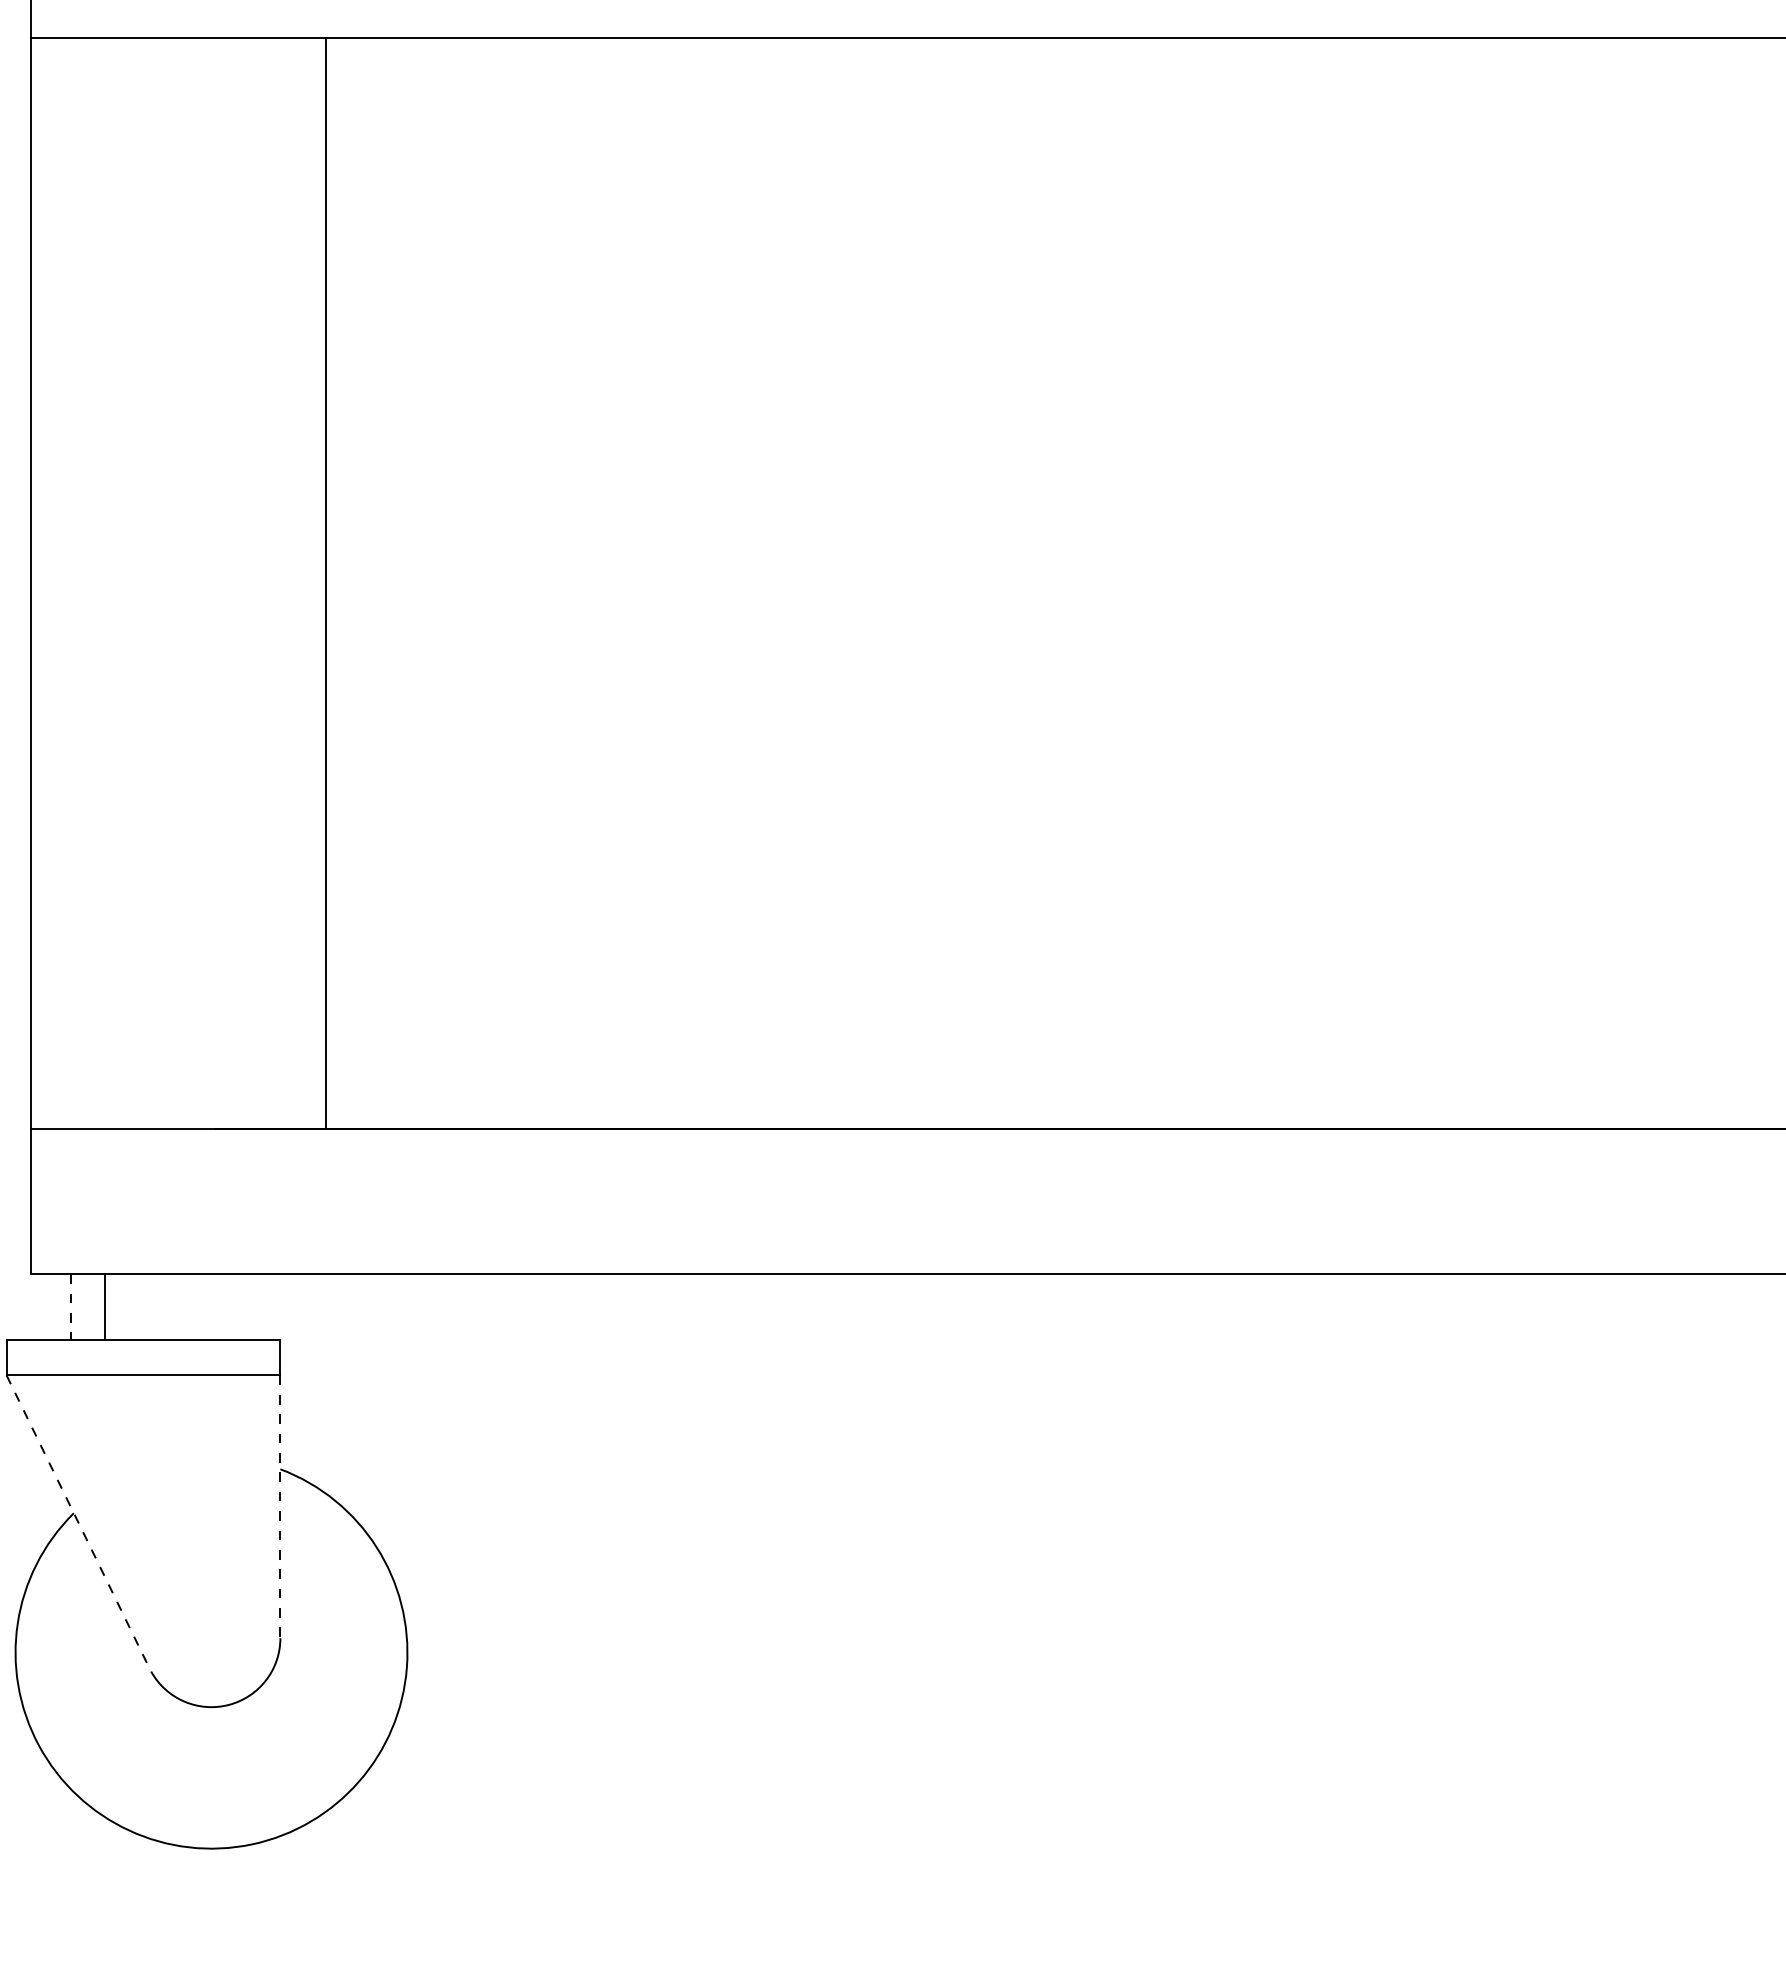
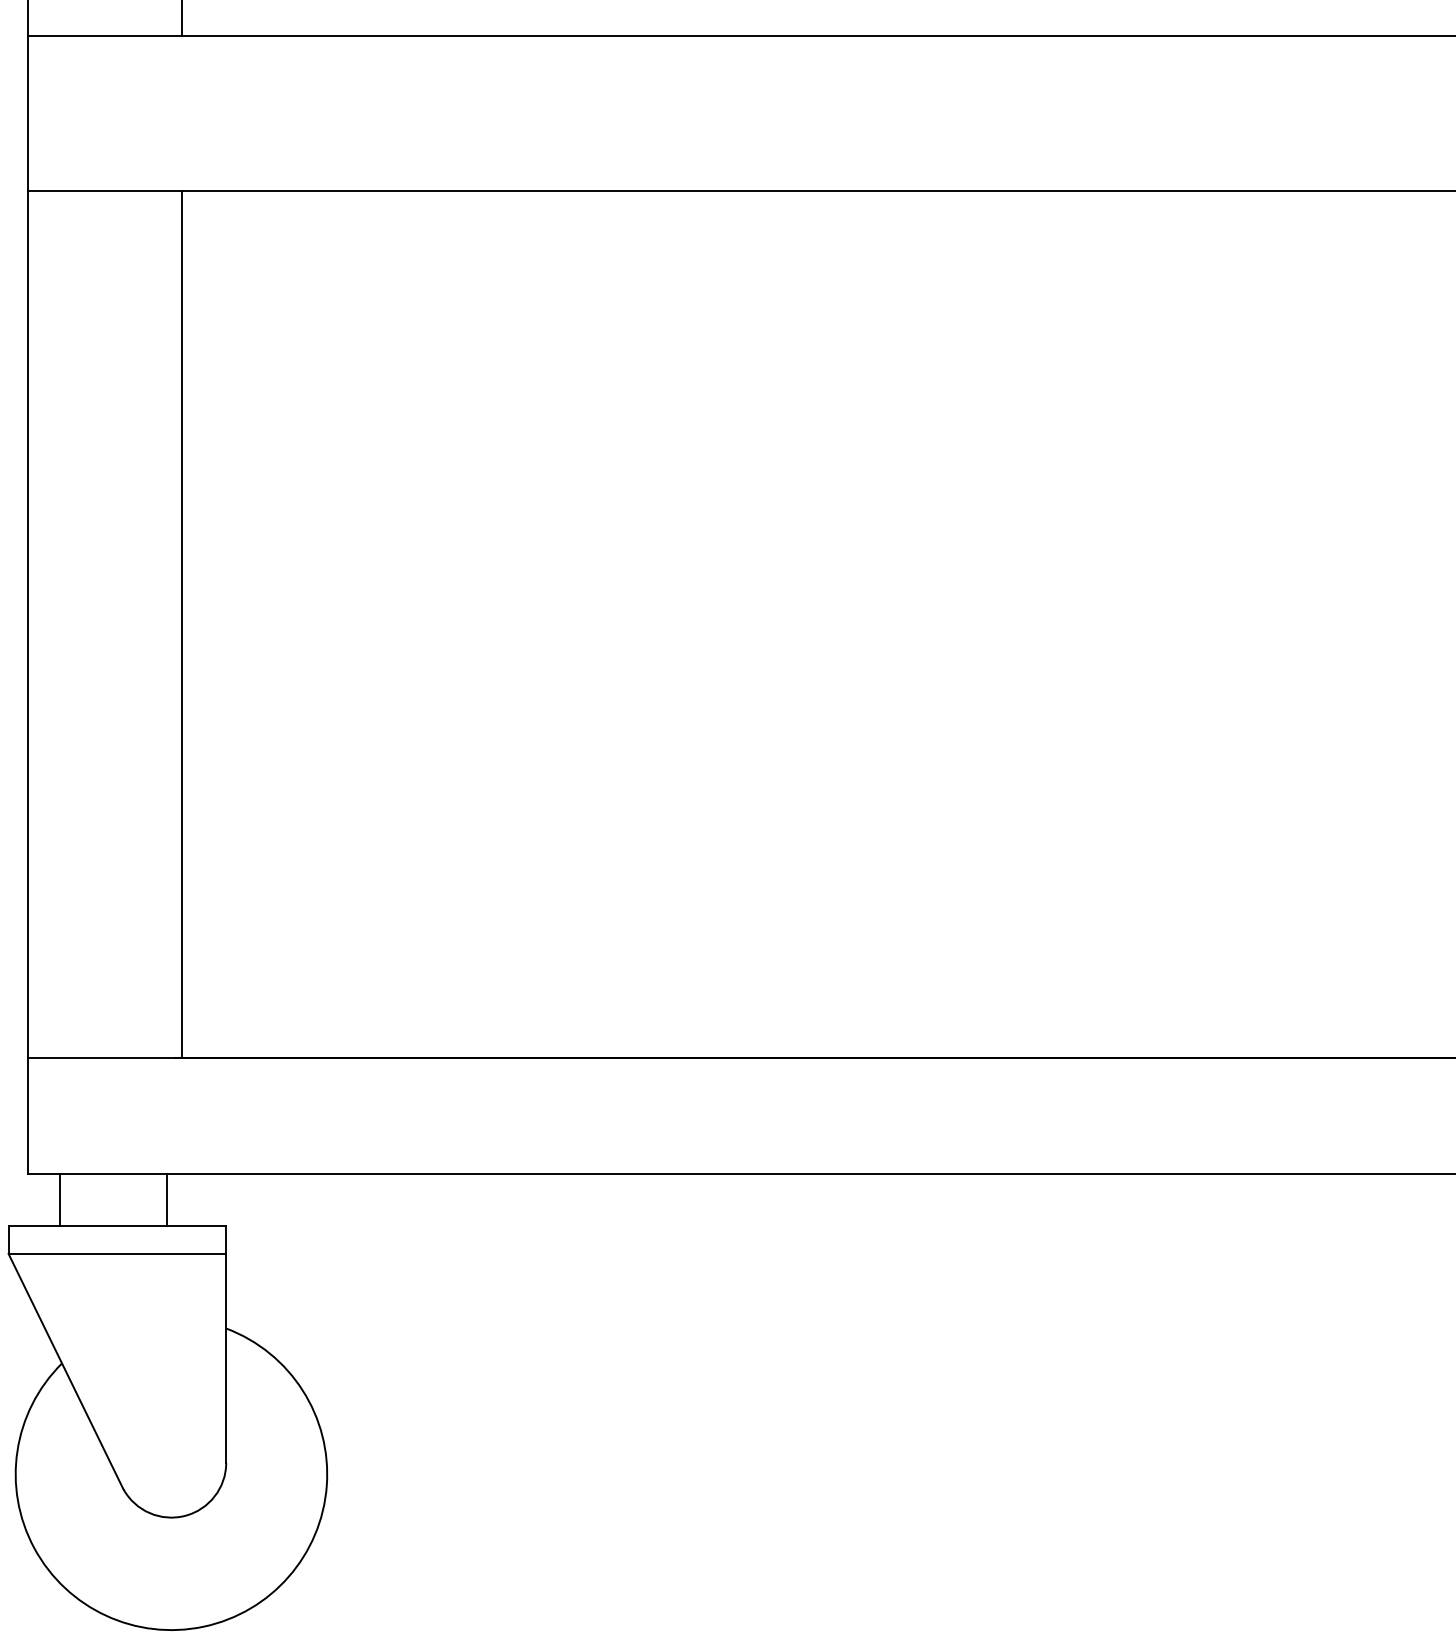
line: (326, 582) -> (182, 623), moved
line: (104, 1306) -> (166, 1199), moved
line: (70, 1308) -> (59, 1200), dashed -> solid
line: (280, 1506) -> (226, 1358), dashed -> solid
line: (79, 1524) -> (66, 1372), dashed -> solid

